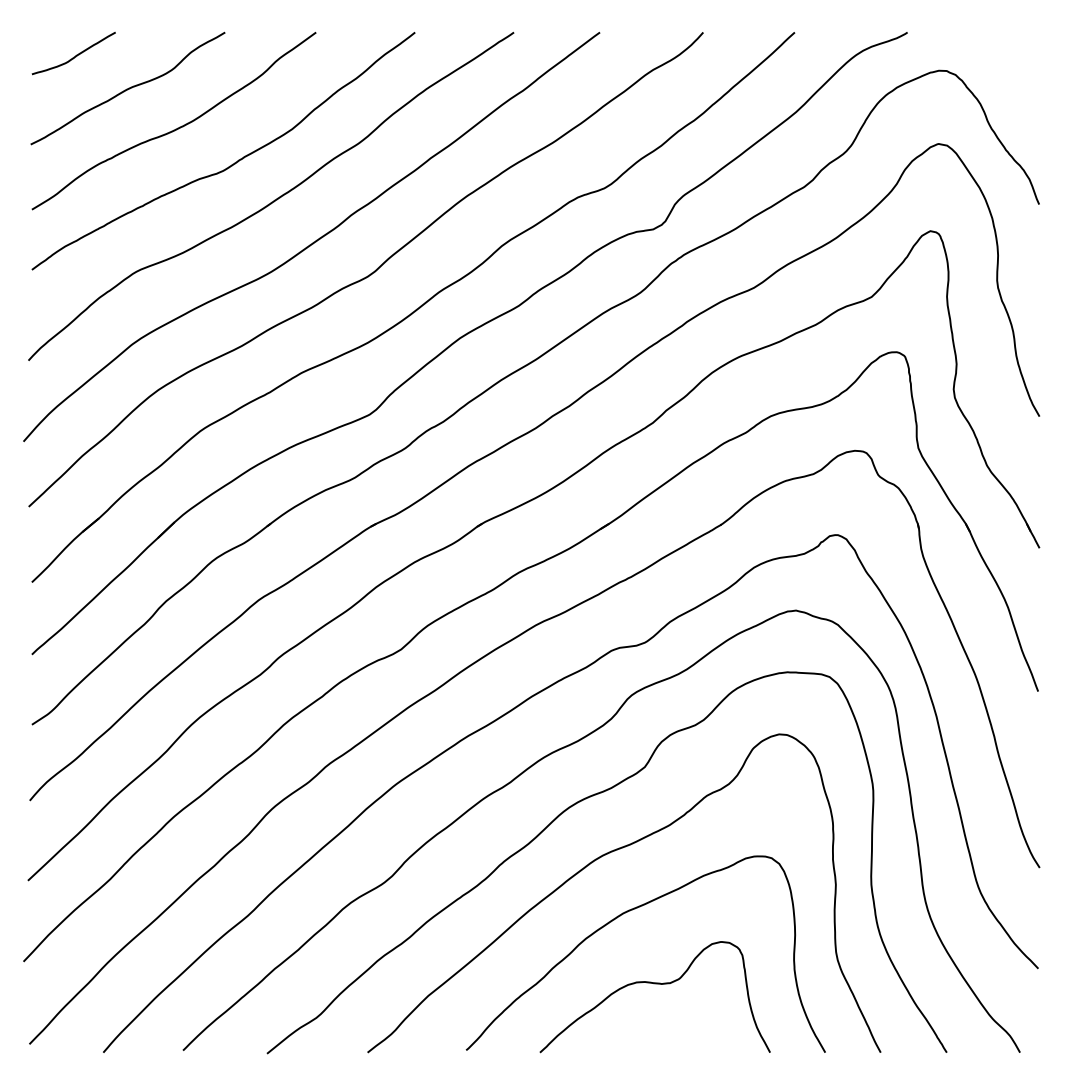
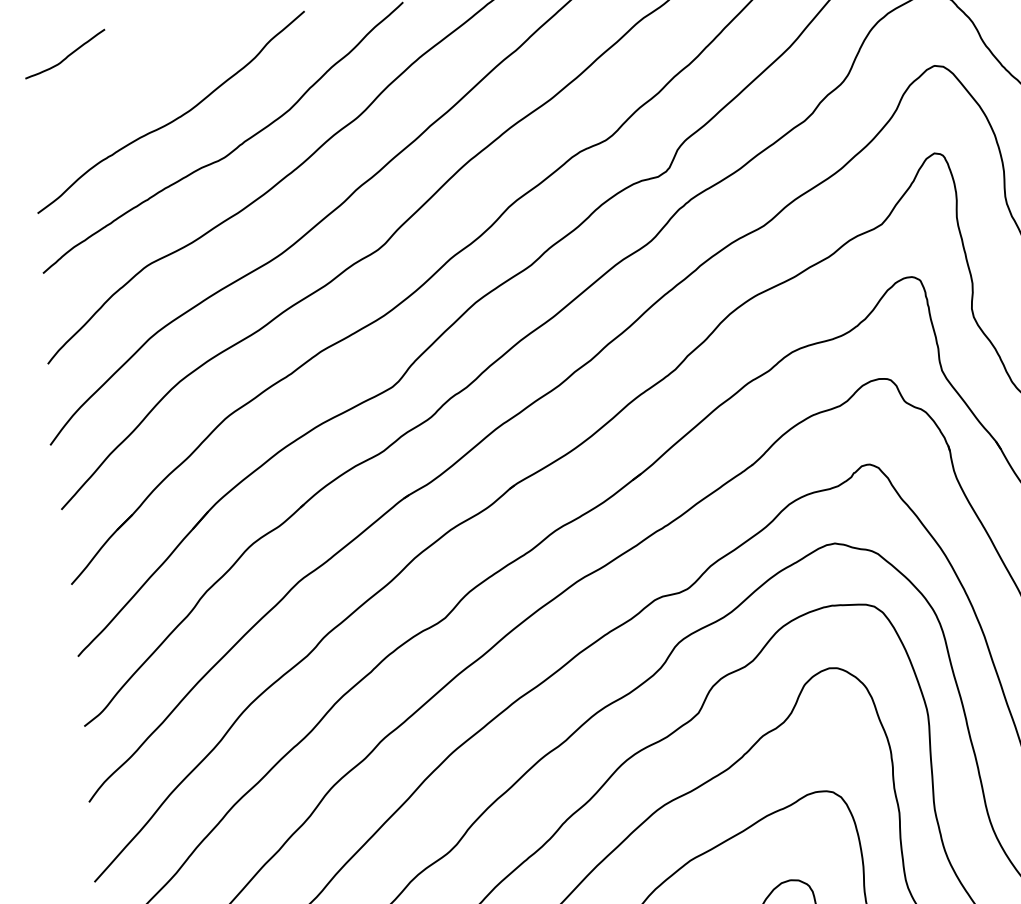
curve: (127, 88) -> (121, 84), removed

